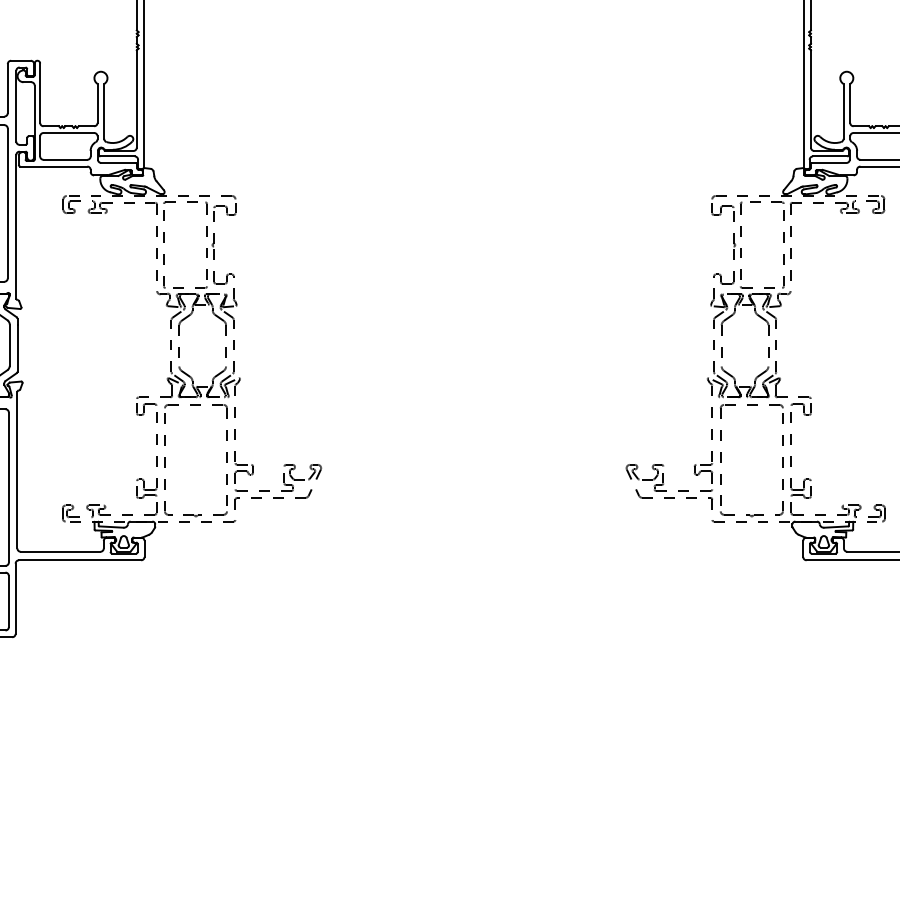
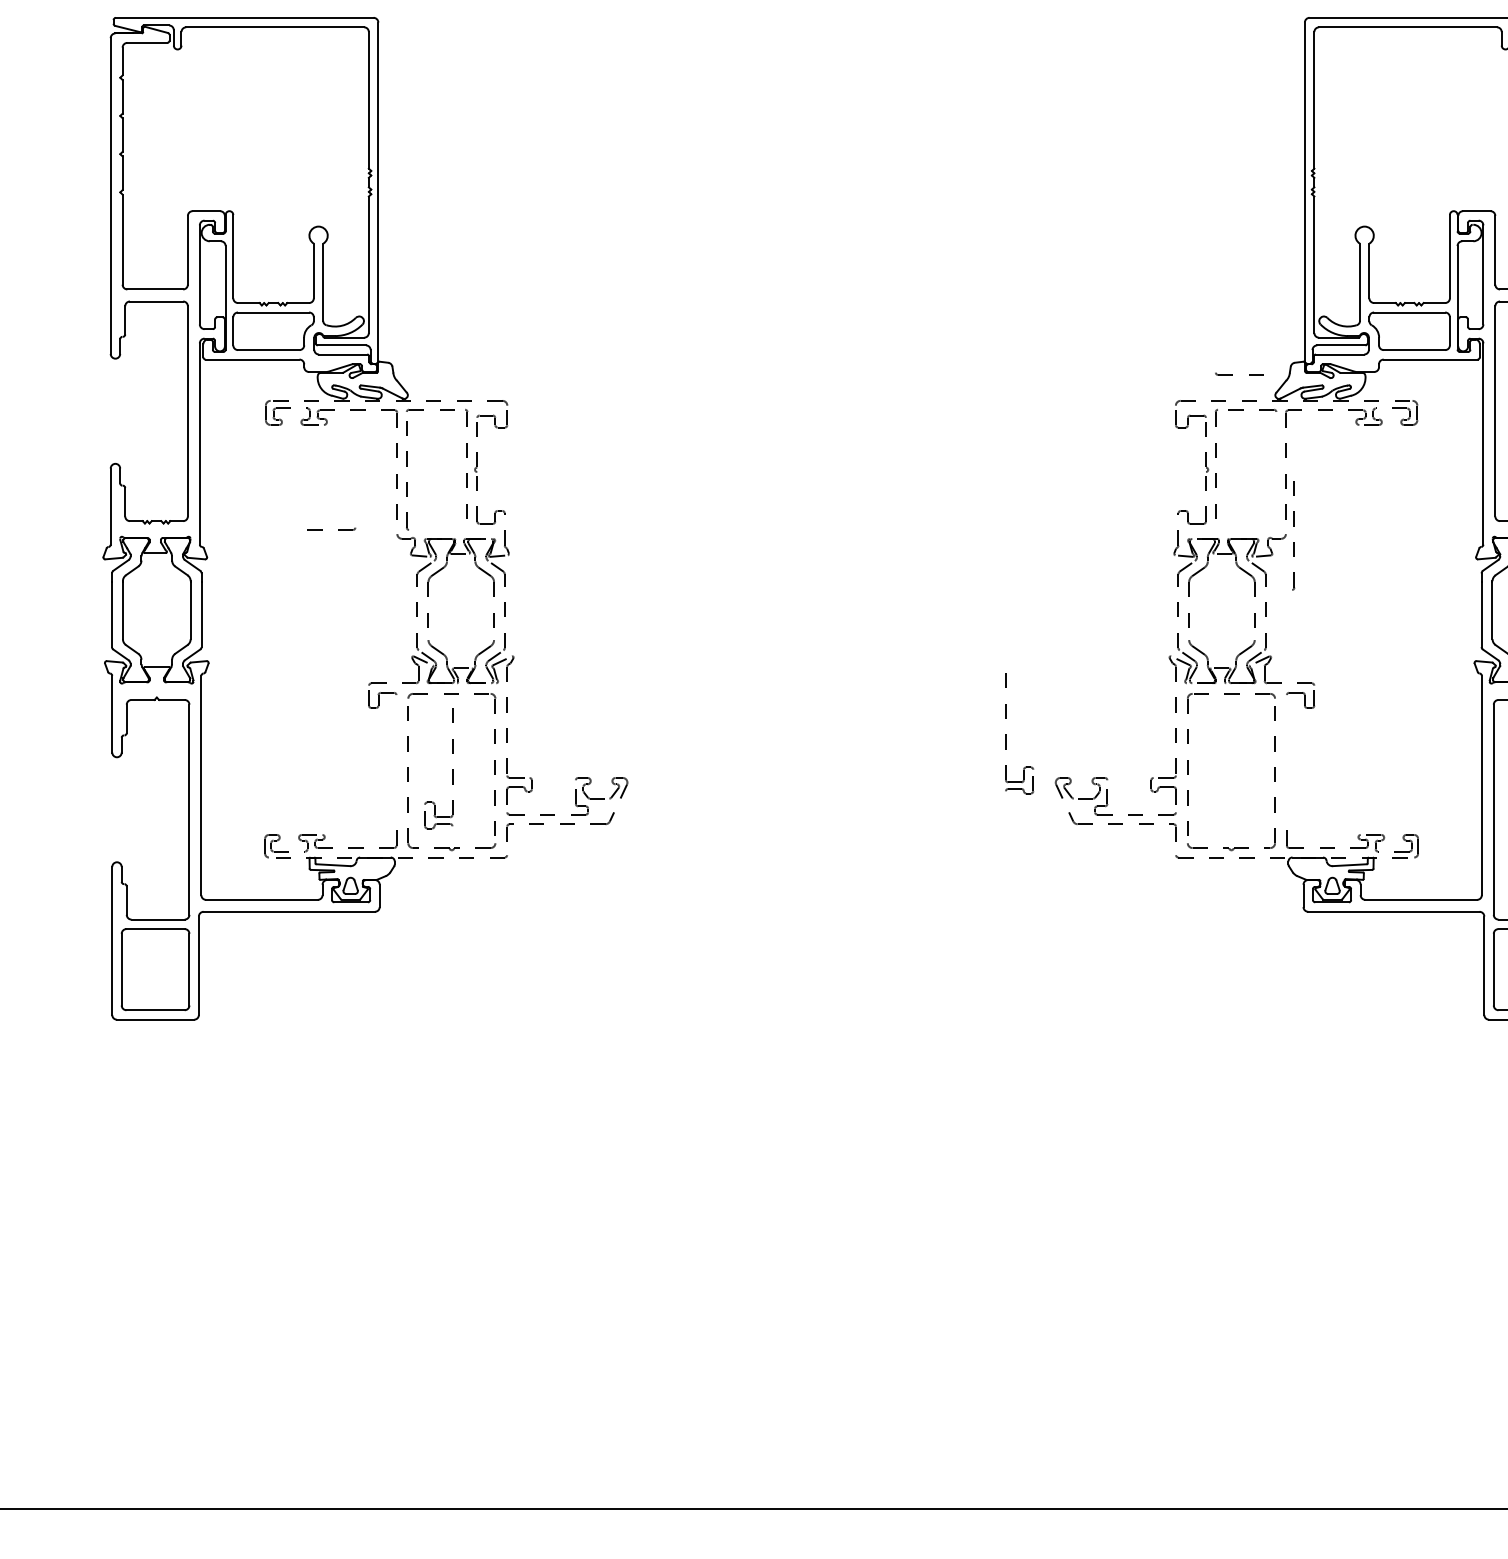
part: (783, 254) -> (1293, 542), moved
part: (195, 287) -> (338, 529), moved
part: (752, 287) -> (1232, 374), moved
part: (156, 455) -> (452, 769), moved
part: (791, 455) -> (1006, 734), moved

